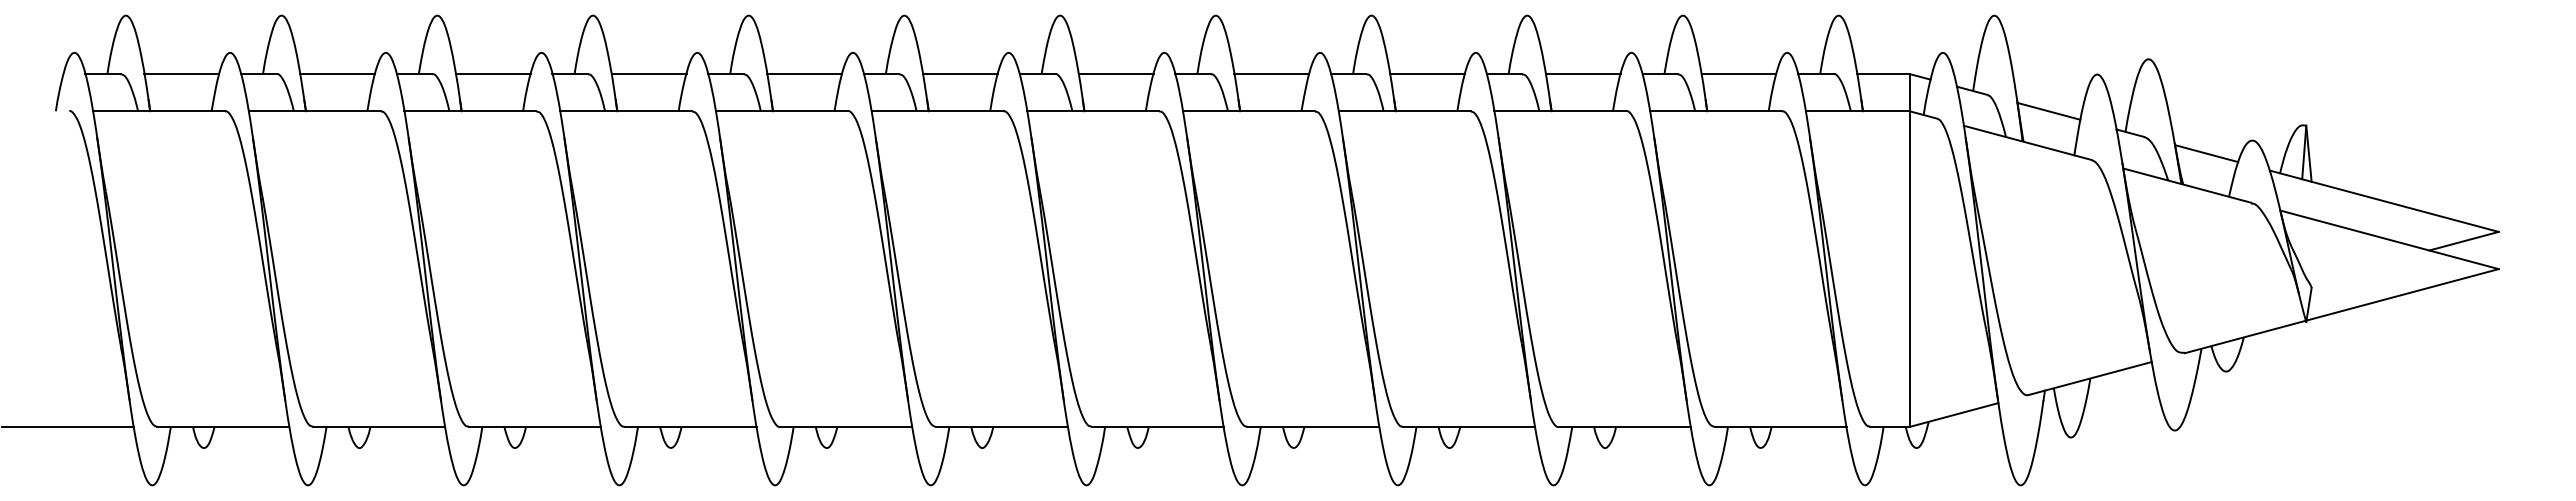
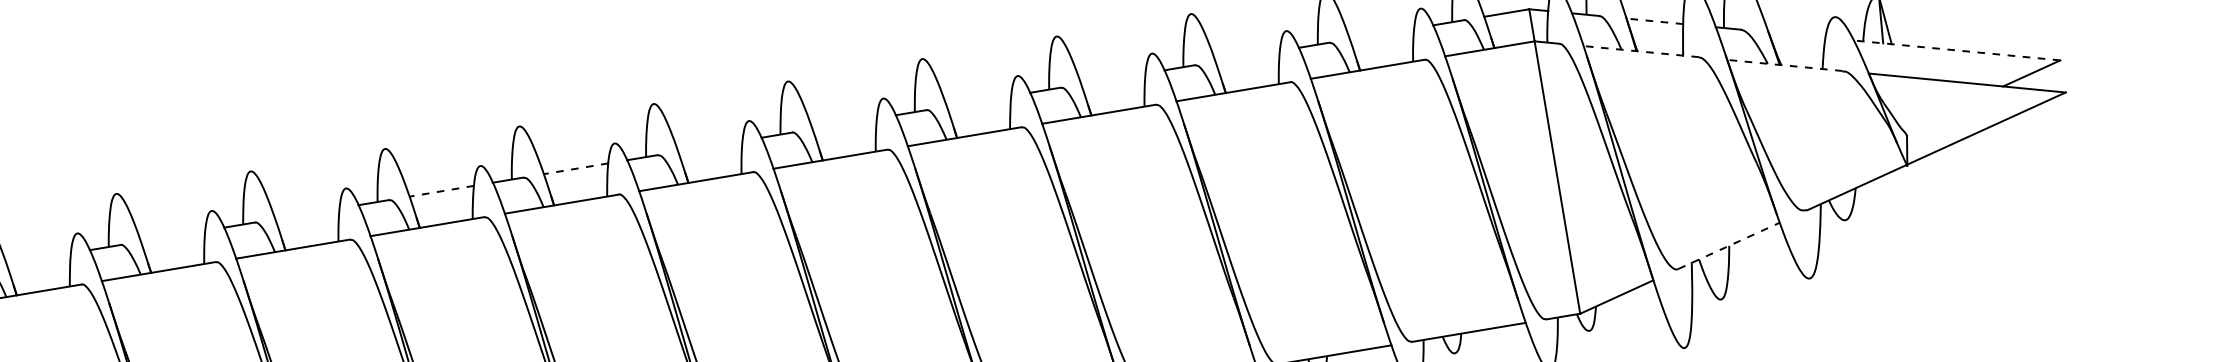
line: (181, 74) -> (38, 259), removed
line: (337, 74) -> (173, 236), removed
line: (492, 74) -> (306, 214), removed
line: (648, 74) -> (441, 191), solid -> dashed
line: (804, 74) -> (575, 169), solid -> dashed
line: (960, 74) -> (710, 146), removed
line: (1115, 74) -> (844, 124), removed
line: (1271, 74) -> (978, 101), removed
line: (1427, 74) -> (1113, 79), removed
line: (1582, 74) -> (1247, 56), removed
line: (1738, 74) -> (1381, 34), removed
line: (2048, 111) -> (1654, 21), solid -> dashed
line: (2027, 142) -> (1640, 51), solid -> dashed
line: (2206, 153) -> (1796, 34), removed
line: (2186, 185) -> (1784, 65), solid -> dashed
line: (2383, 201) -> (1956, 50), solid -> dashed
line: (2090, 378) -> (1729, 245), solid -> dashed

